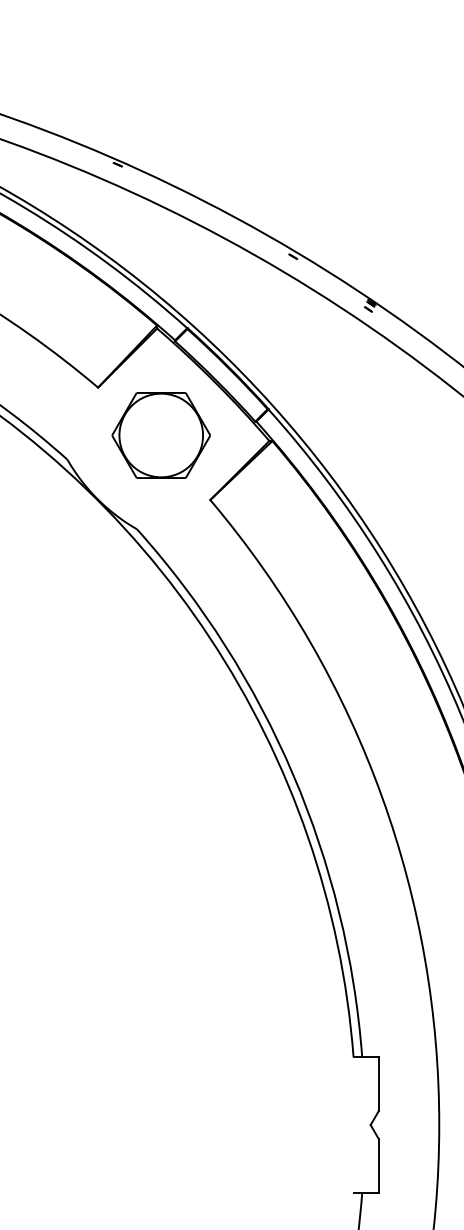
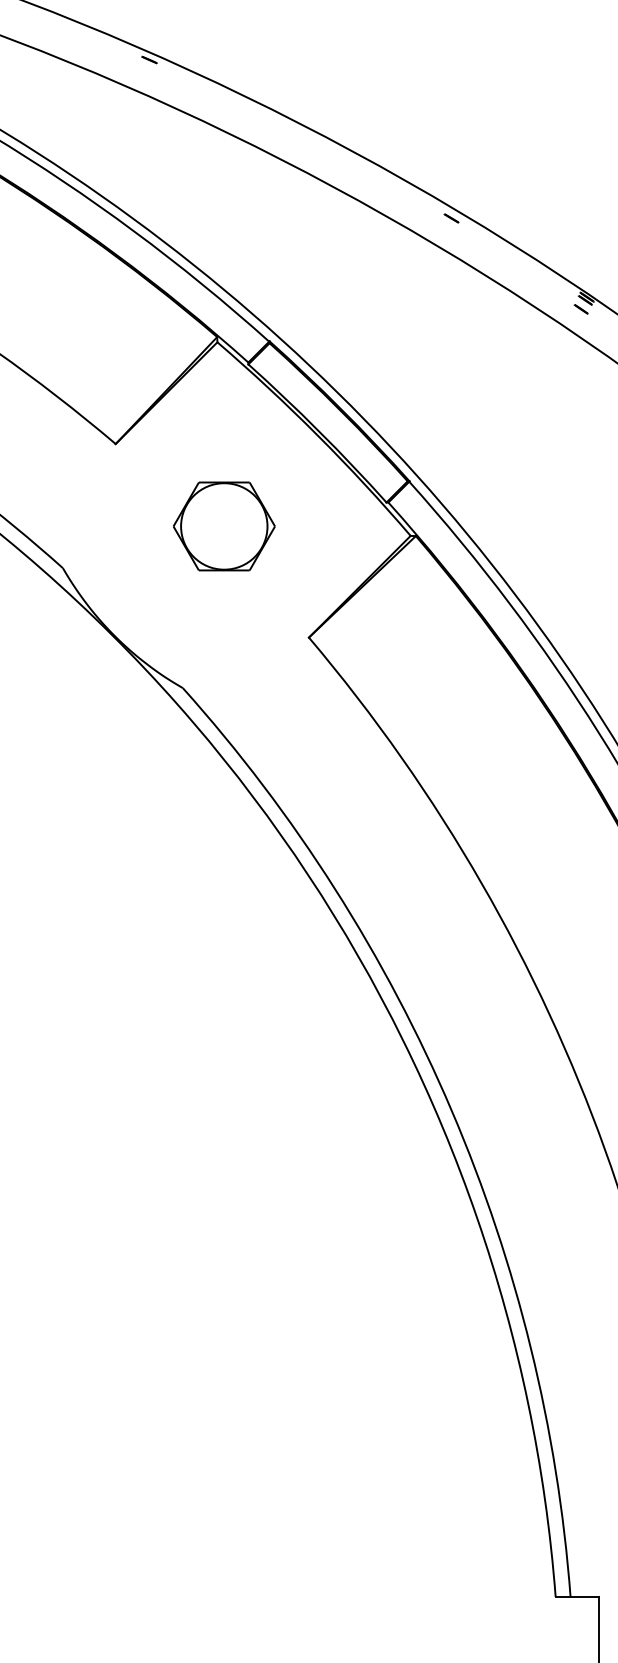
part: (160, 435) -> (223, 526), size x0.6

